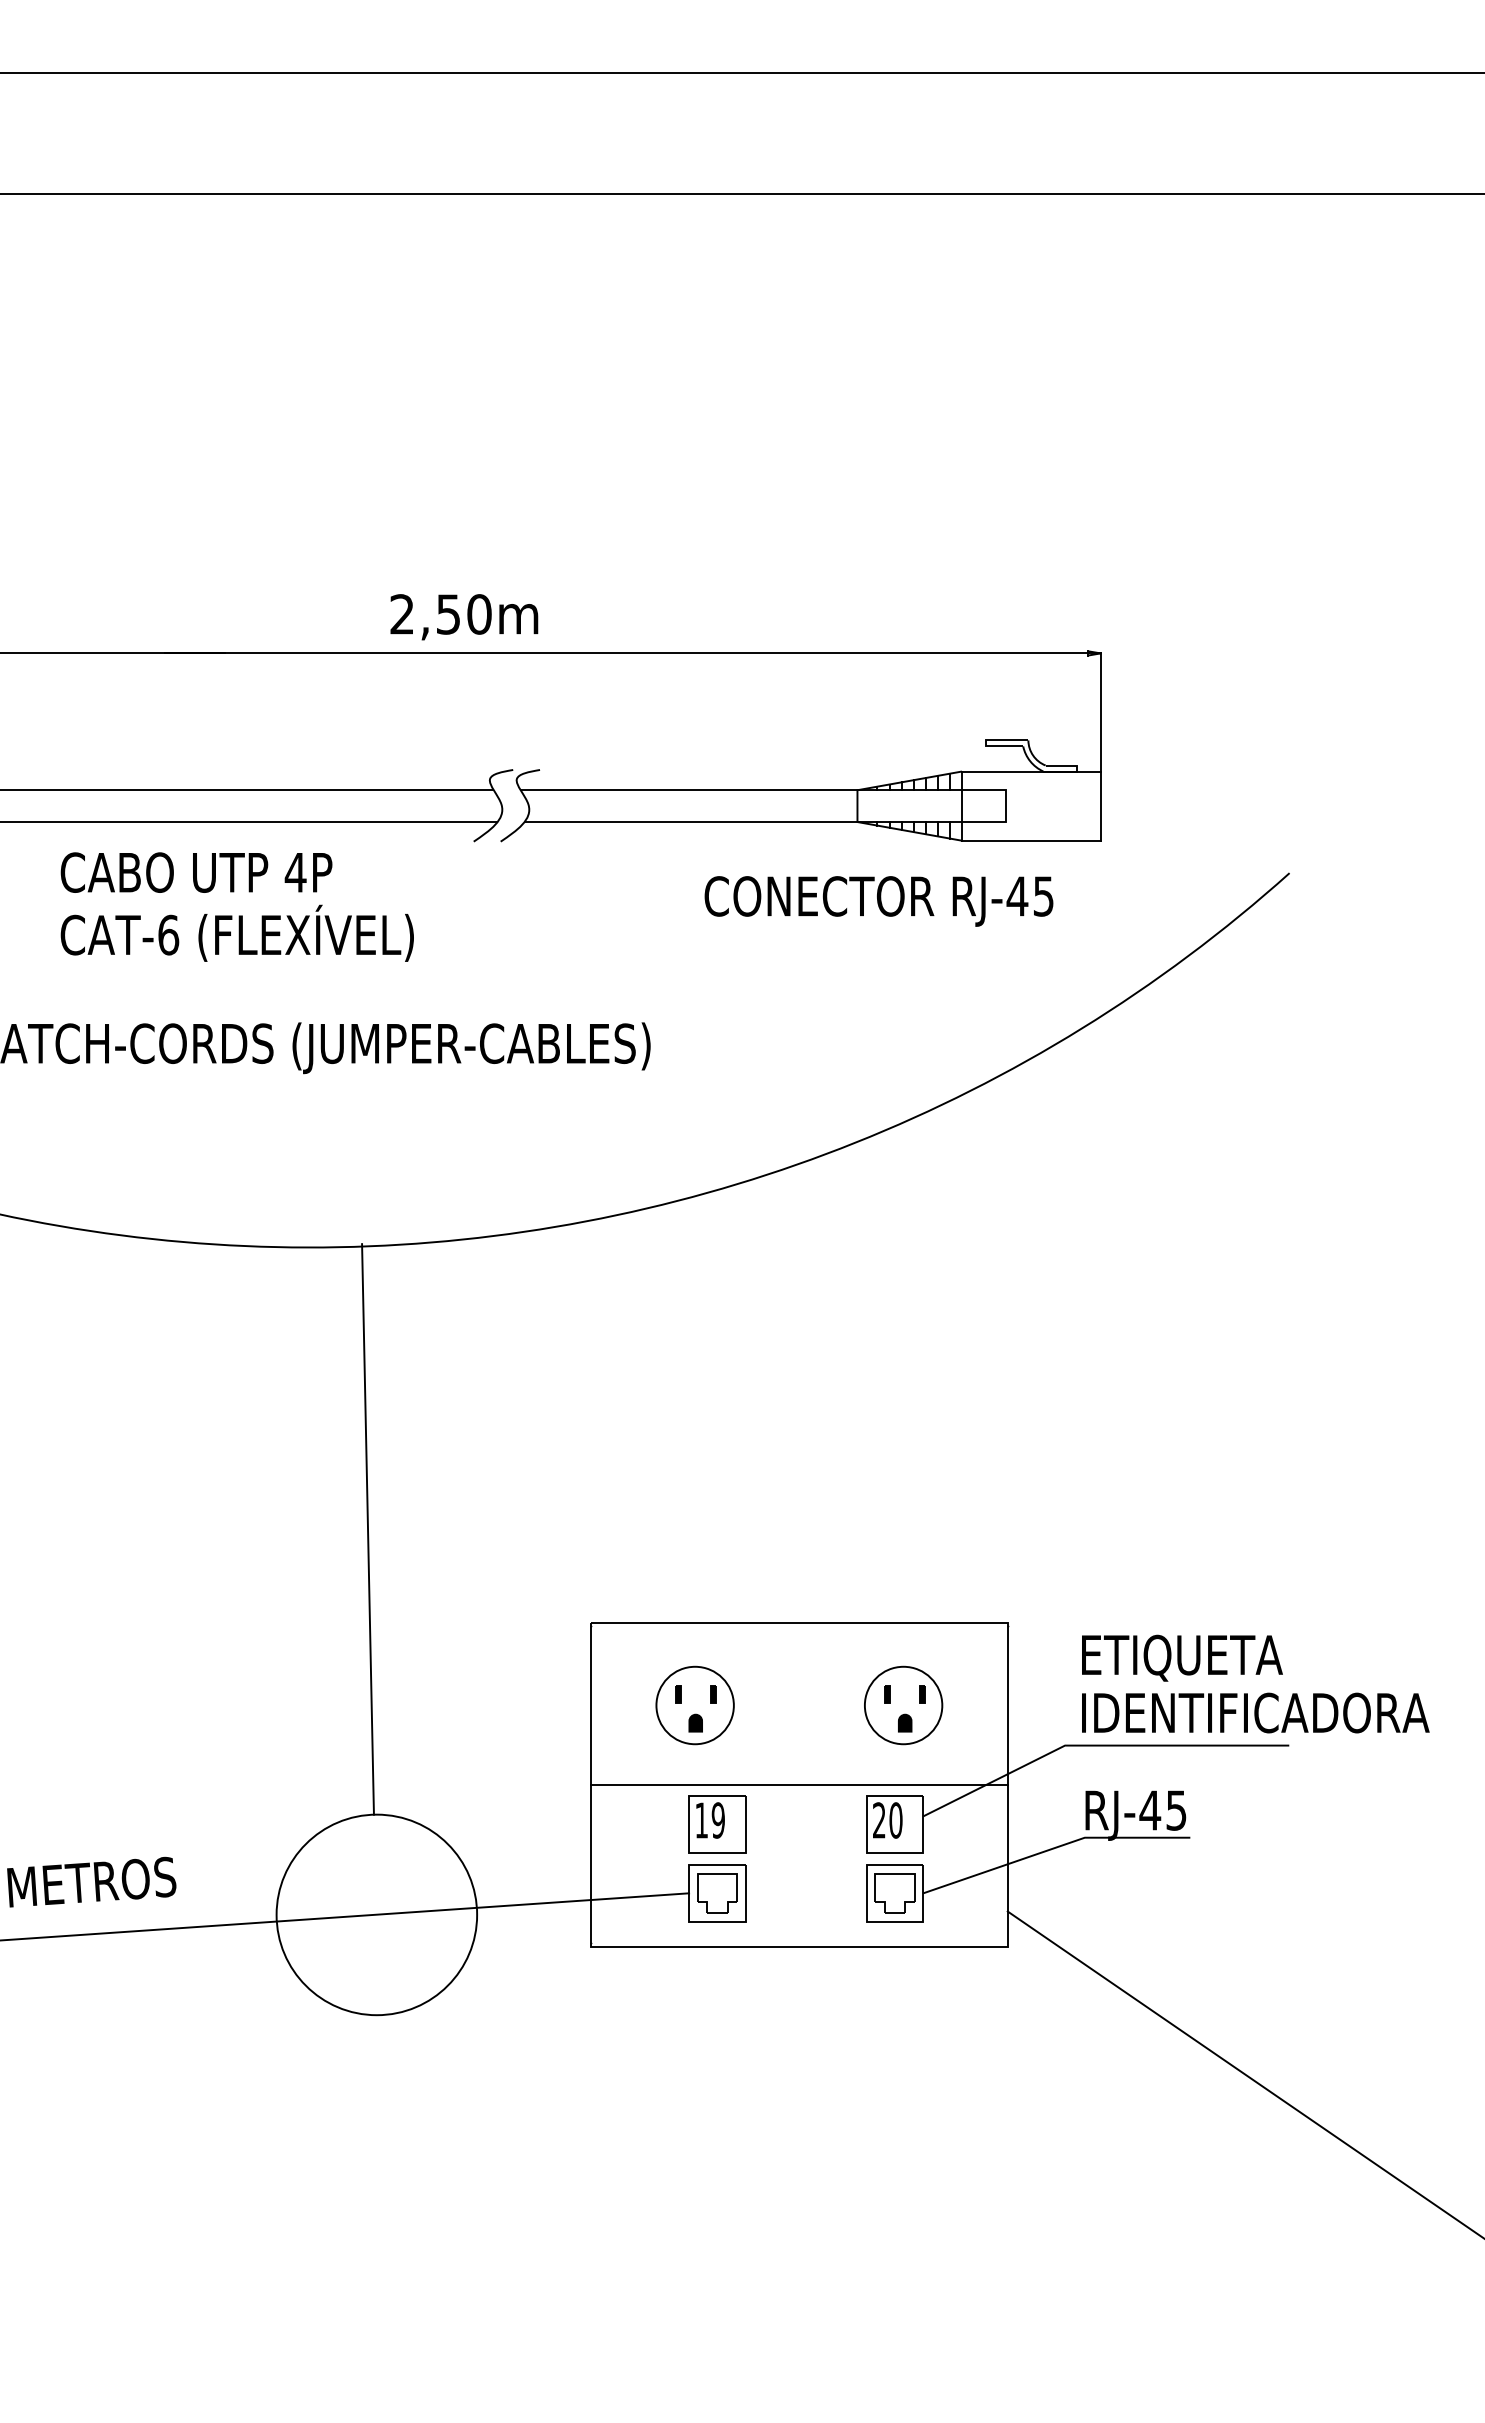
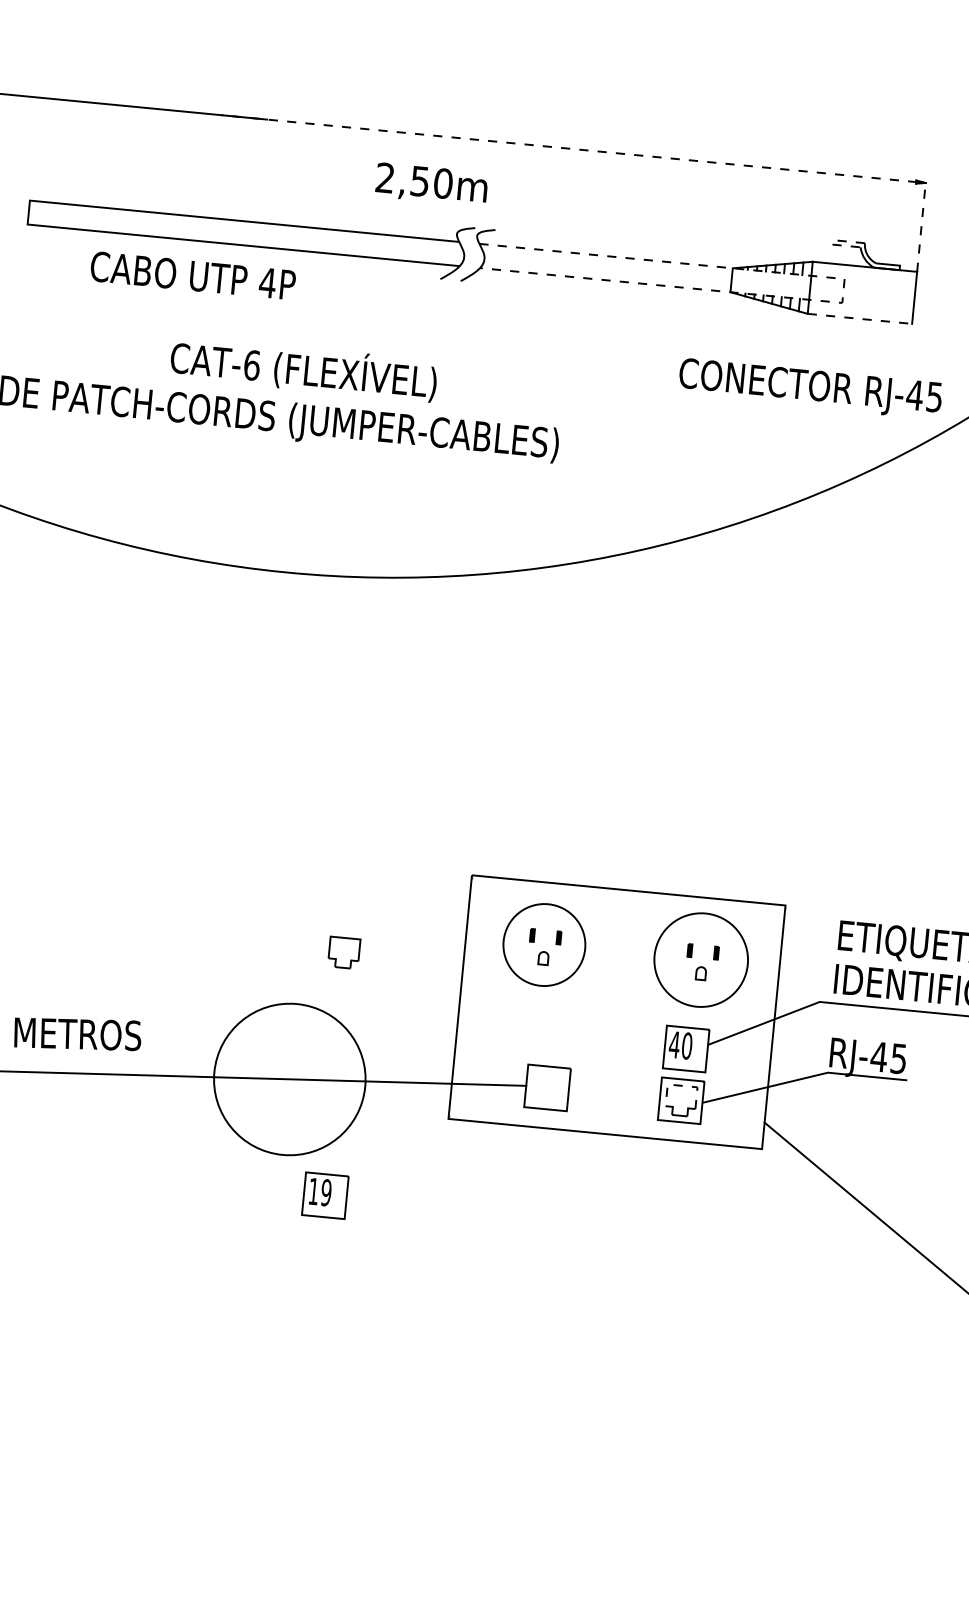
text: (464, 617) -> (431, 184), moved
line: (626, 653) -> (568, 148), solid -> dashed
line: (1100, 711) -> (921, 226), solid -> dashed
line: (985, 741) -> (832, 240), solid -> dashed
line: (1006, 804) -> (843, 289), solid -> dashed
line: (1031, 840) -> (860, 318), solid -> dashed
text: (196, 872) -> (193, 275), moved
text: (878, 901) -> (810, 389), moved
text: (236, 932) -> (303, 368), moved
line: (367, 1529) -> (310, 788), removed
circle: (694, 1705) -> (543, 944), size x1.4
circle: (903, 1705) -> (701, 960), size x1.6
fill: (695, 1722) -> (543, 957), removed
fill: (904, 1722) -> (700, 972), removed
line: (798, 1784) -> (616, 1011), removed
text: (879, 1820) -> (674, 1044), 20 -> 40
part: (717, 1824) -> (325, 1195), moved
line: (895, 1873) -> (682, 1085), solid -> dashed
part: (717, 1893) -> (344, 953), moved

